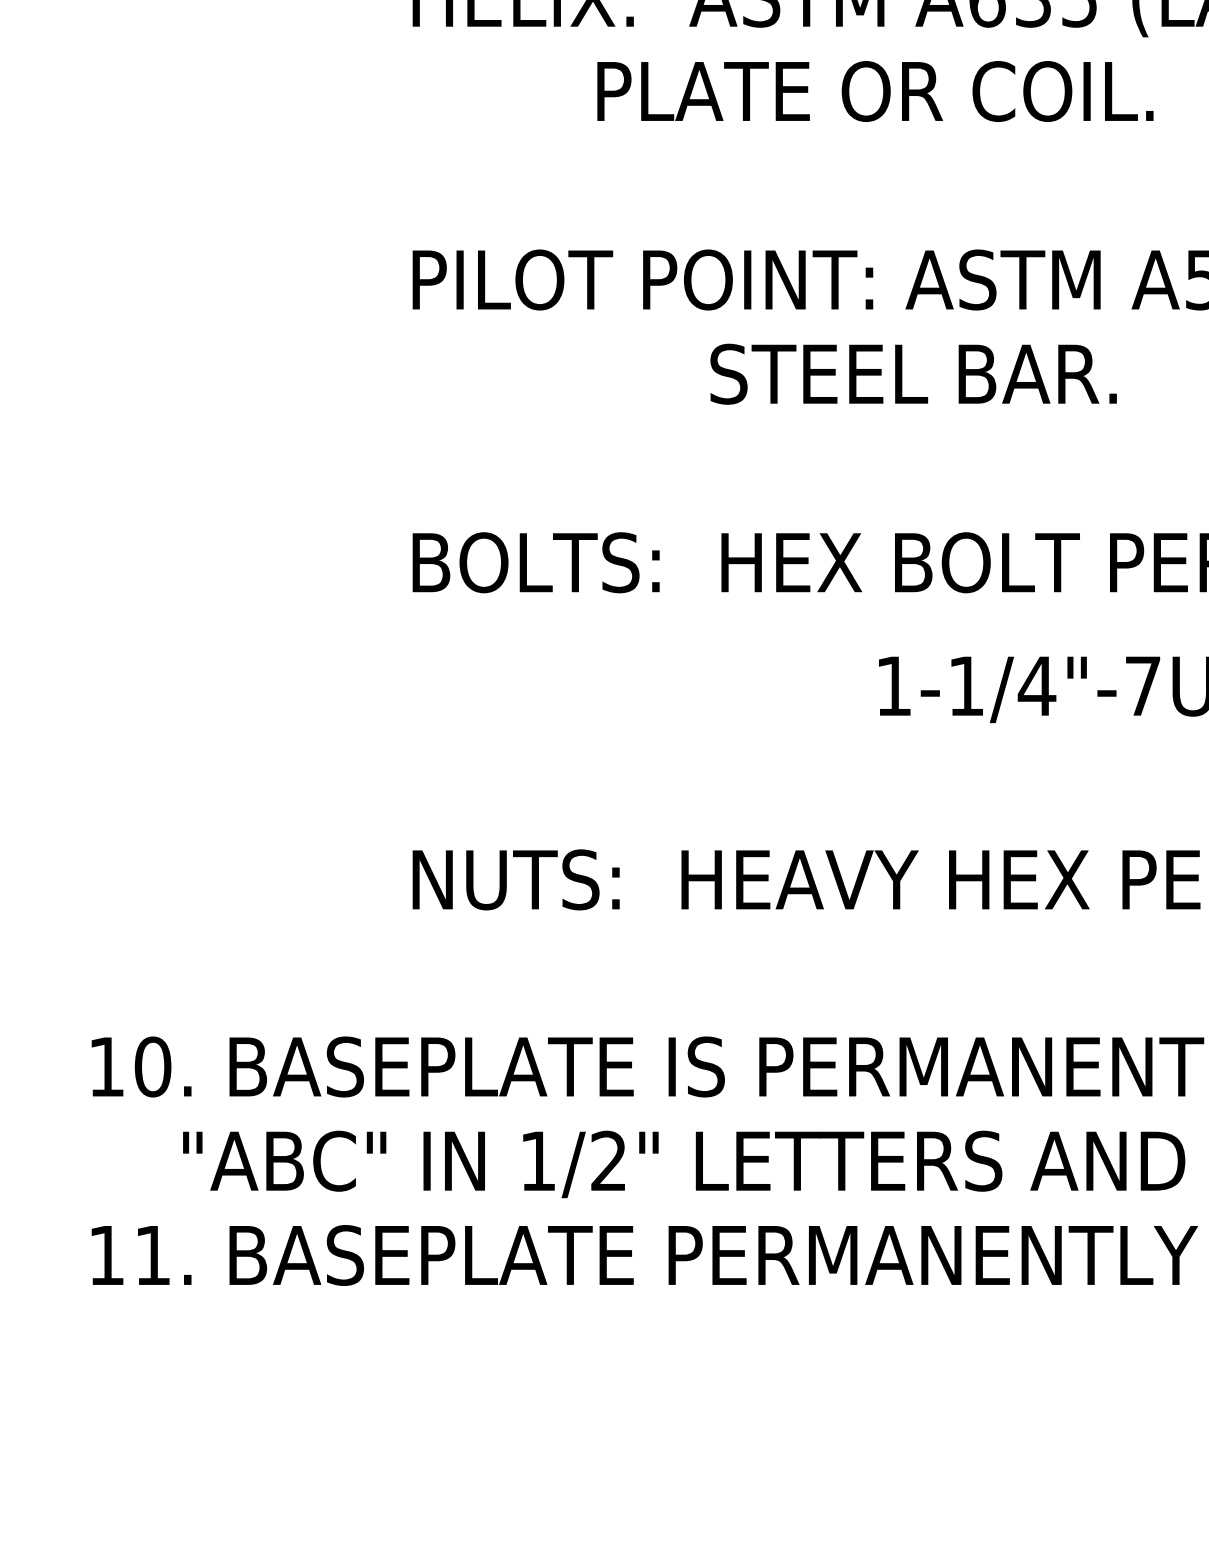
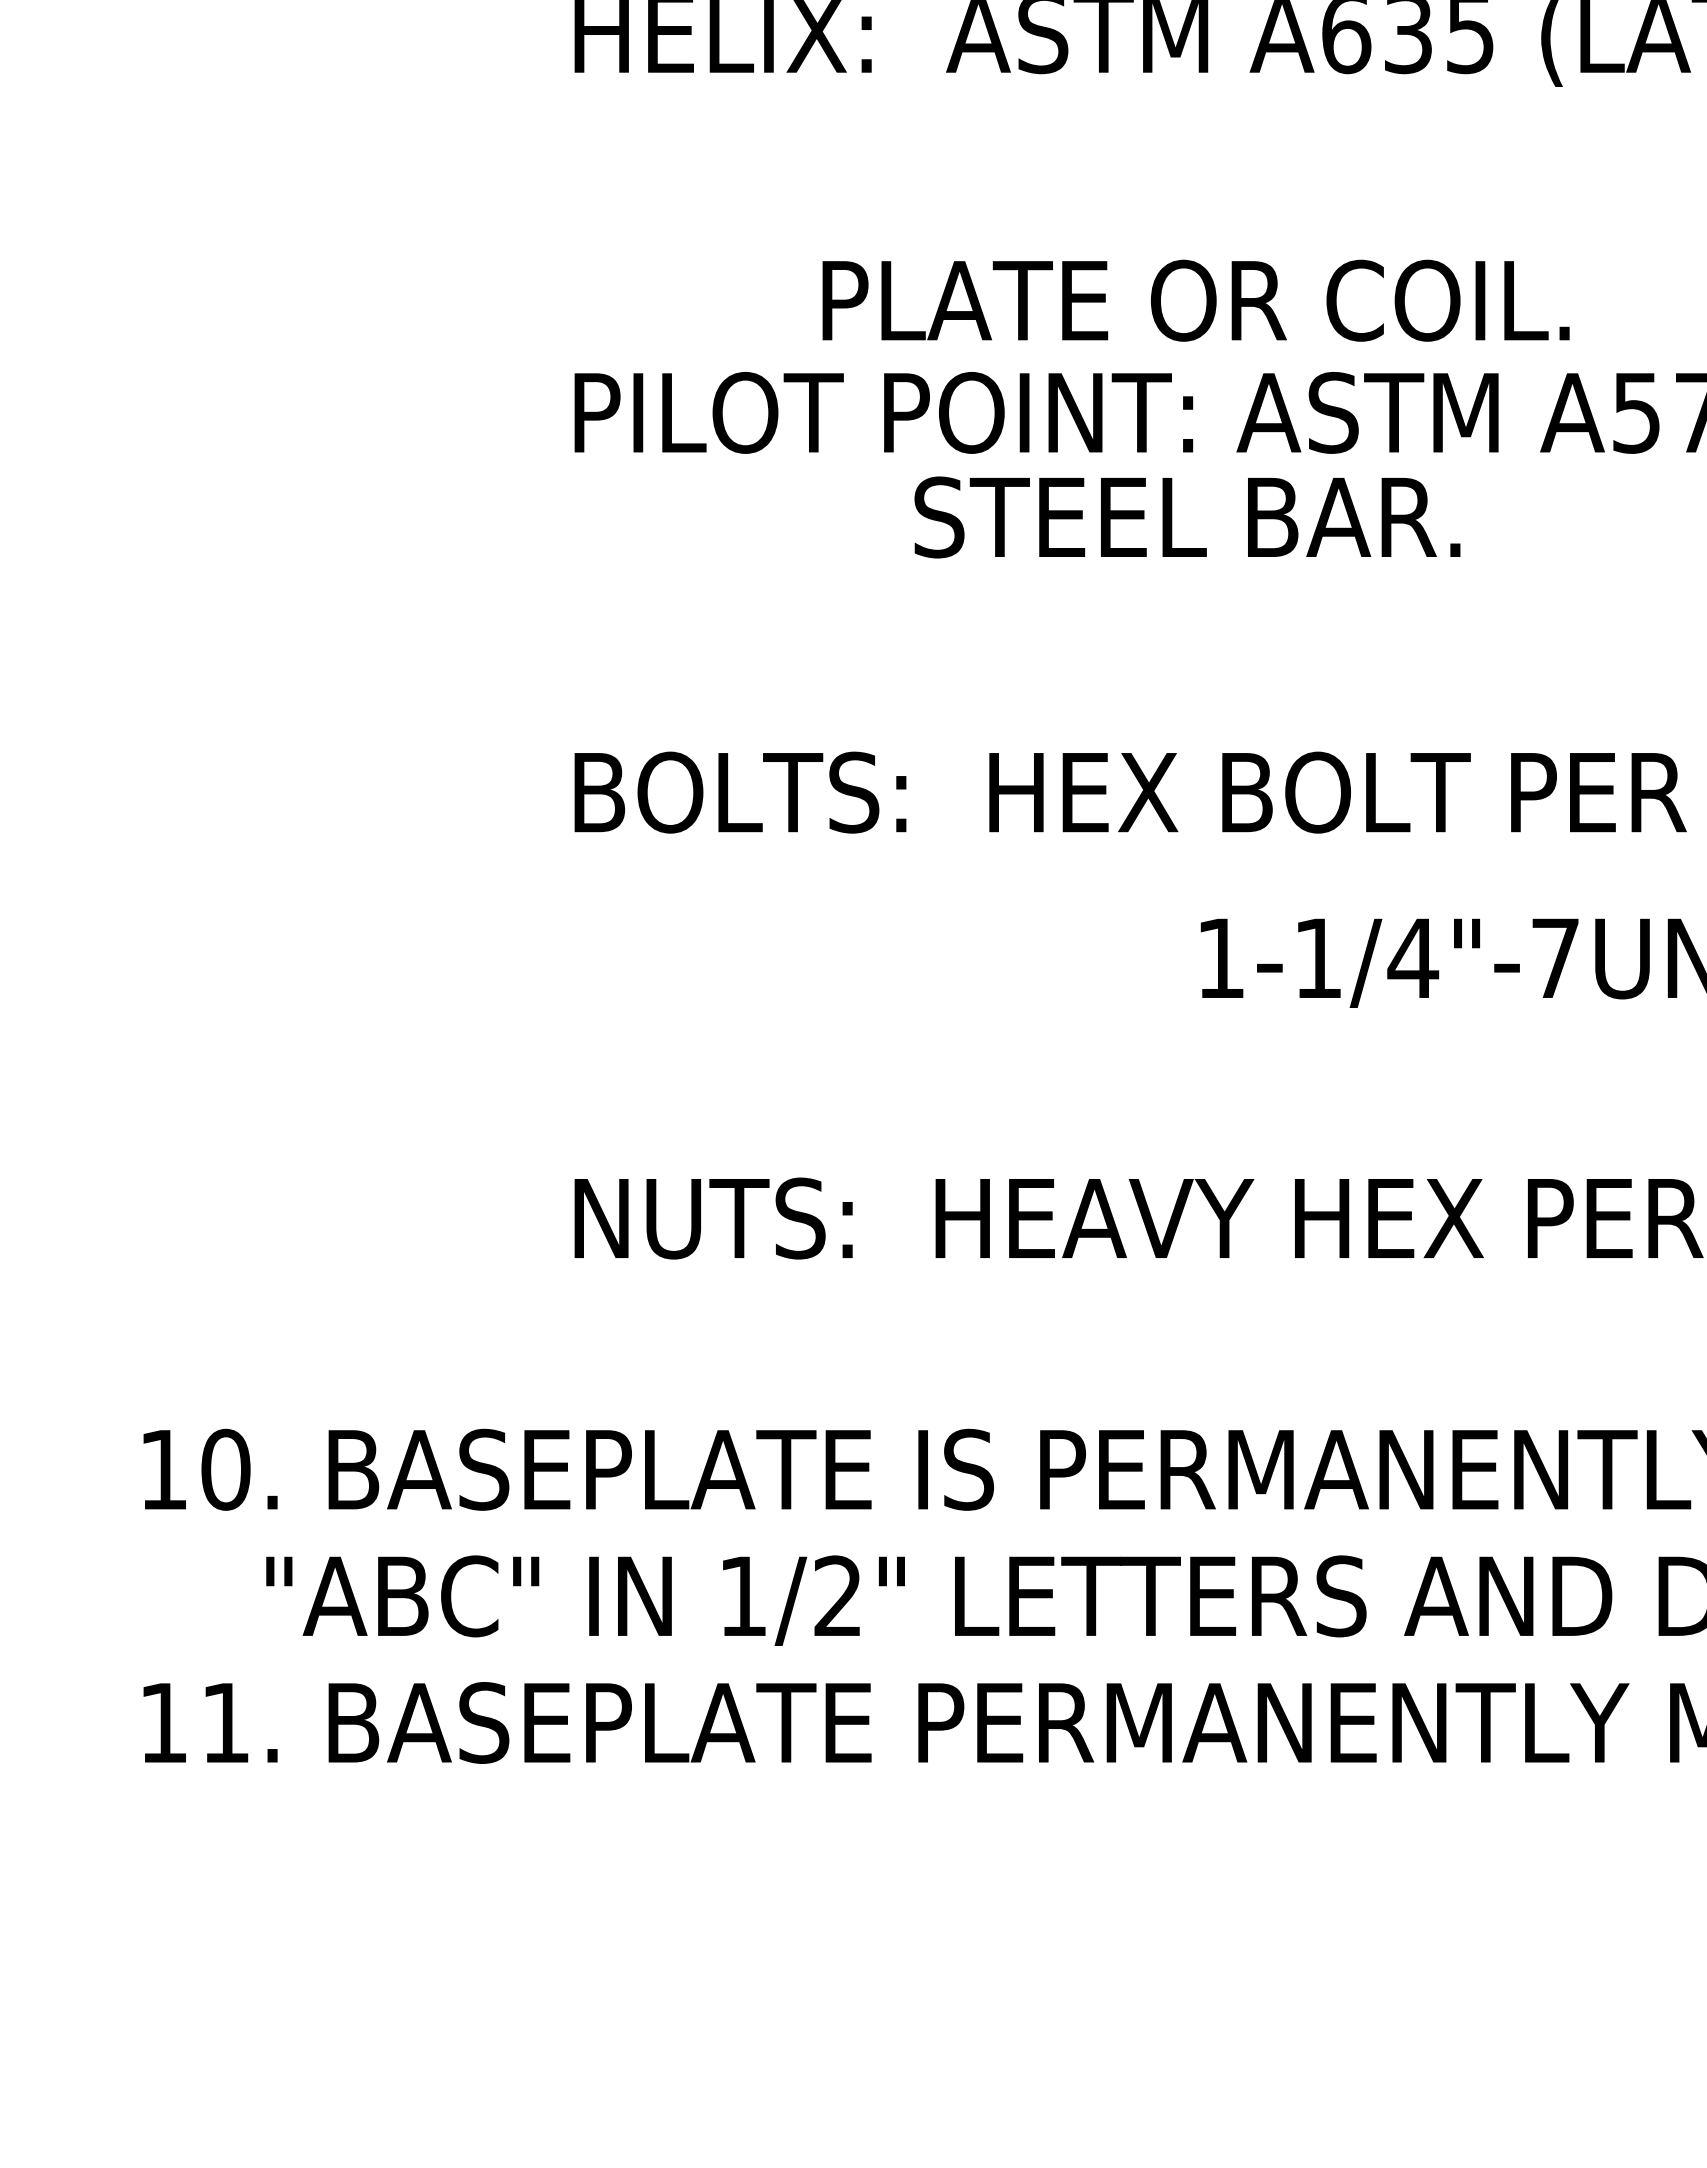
text: (874, 91) -> (1195, 300), moved
text: (913, 374) -> (1187, 517), moved

